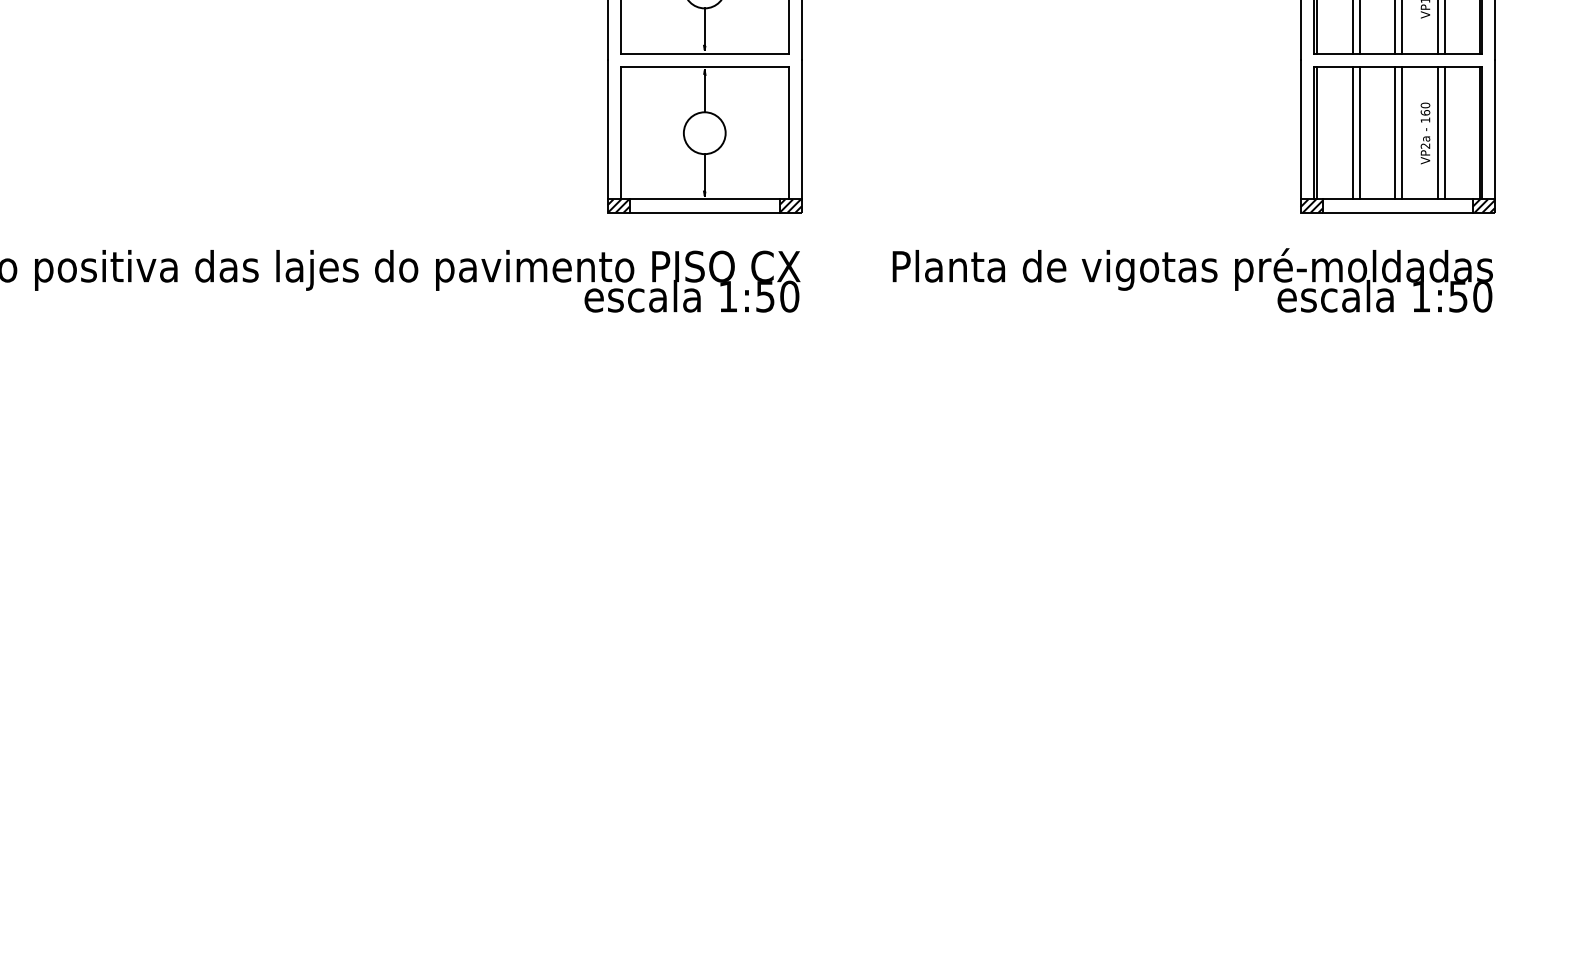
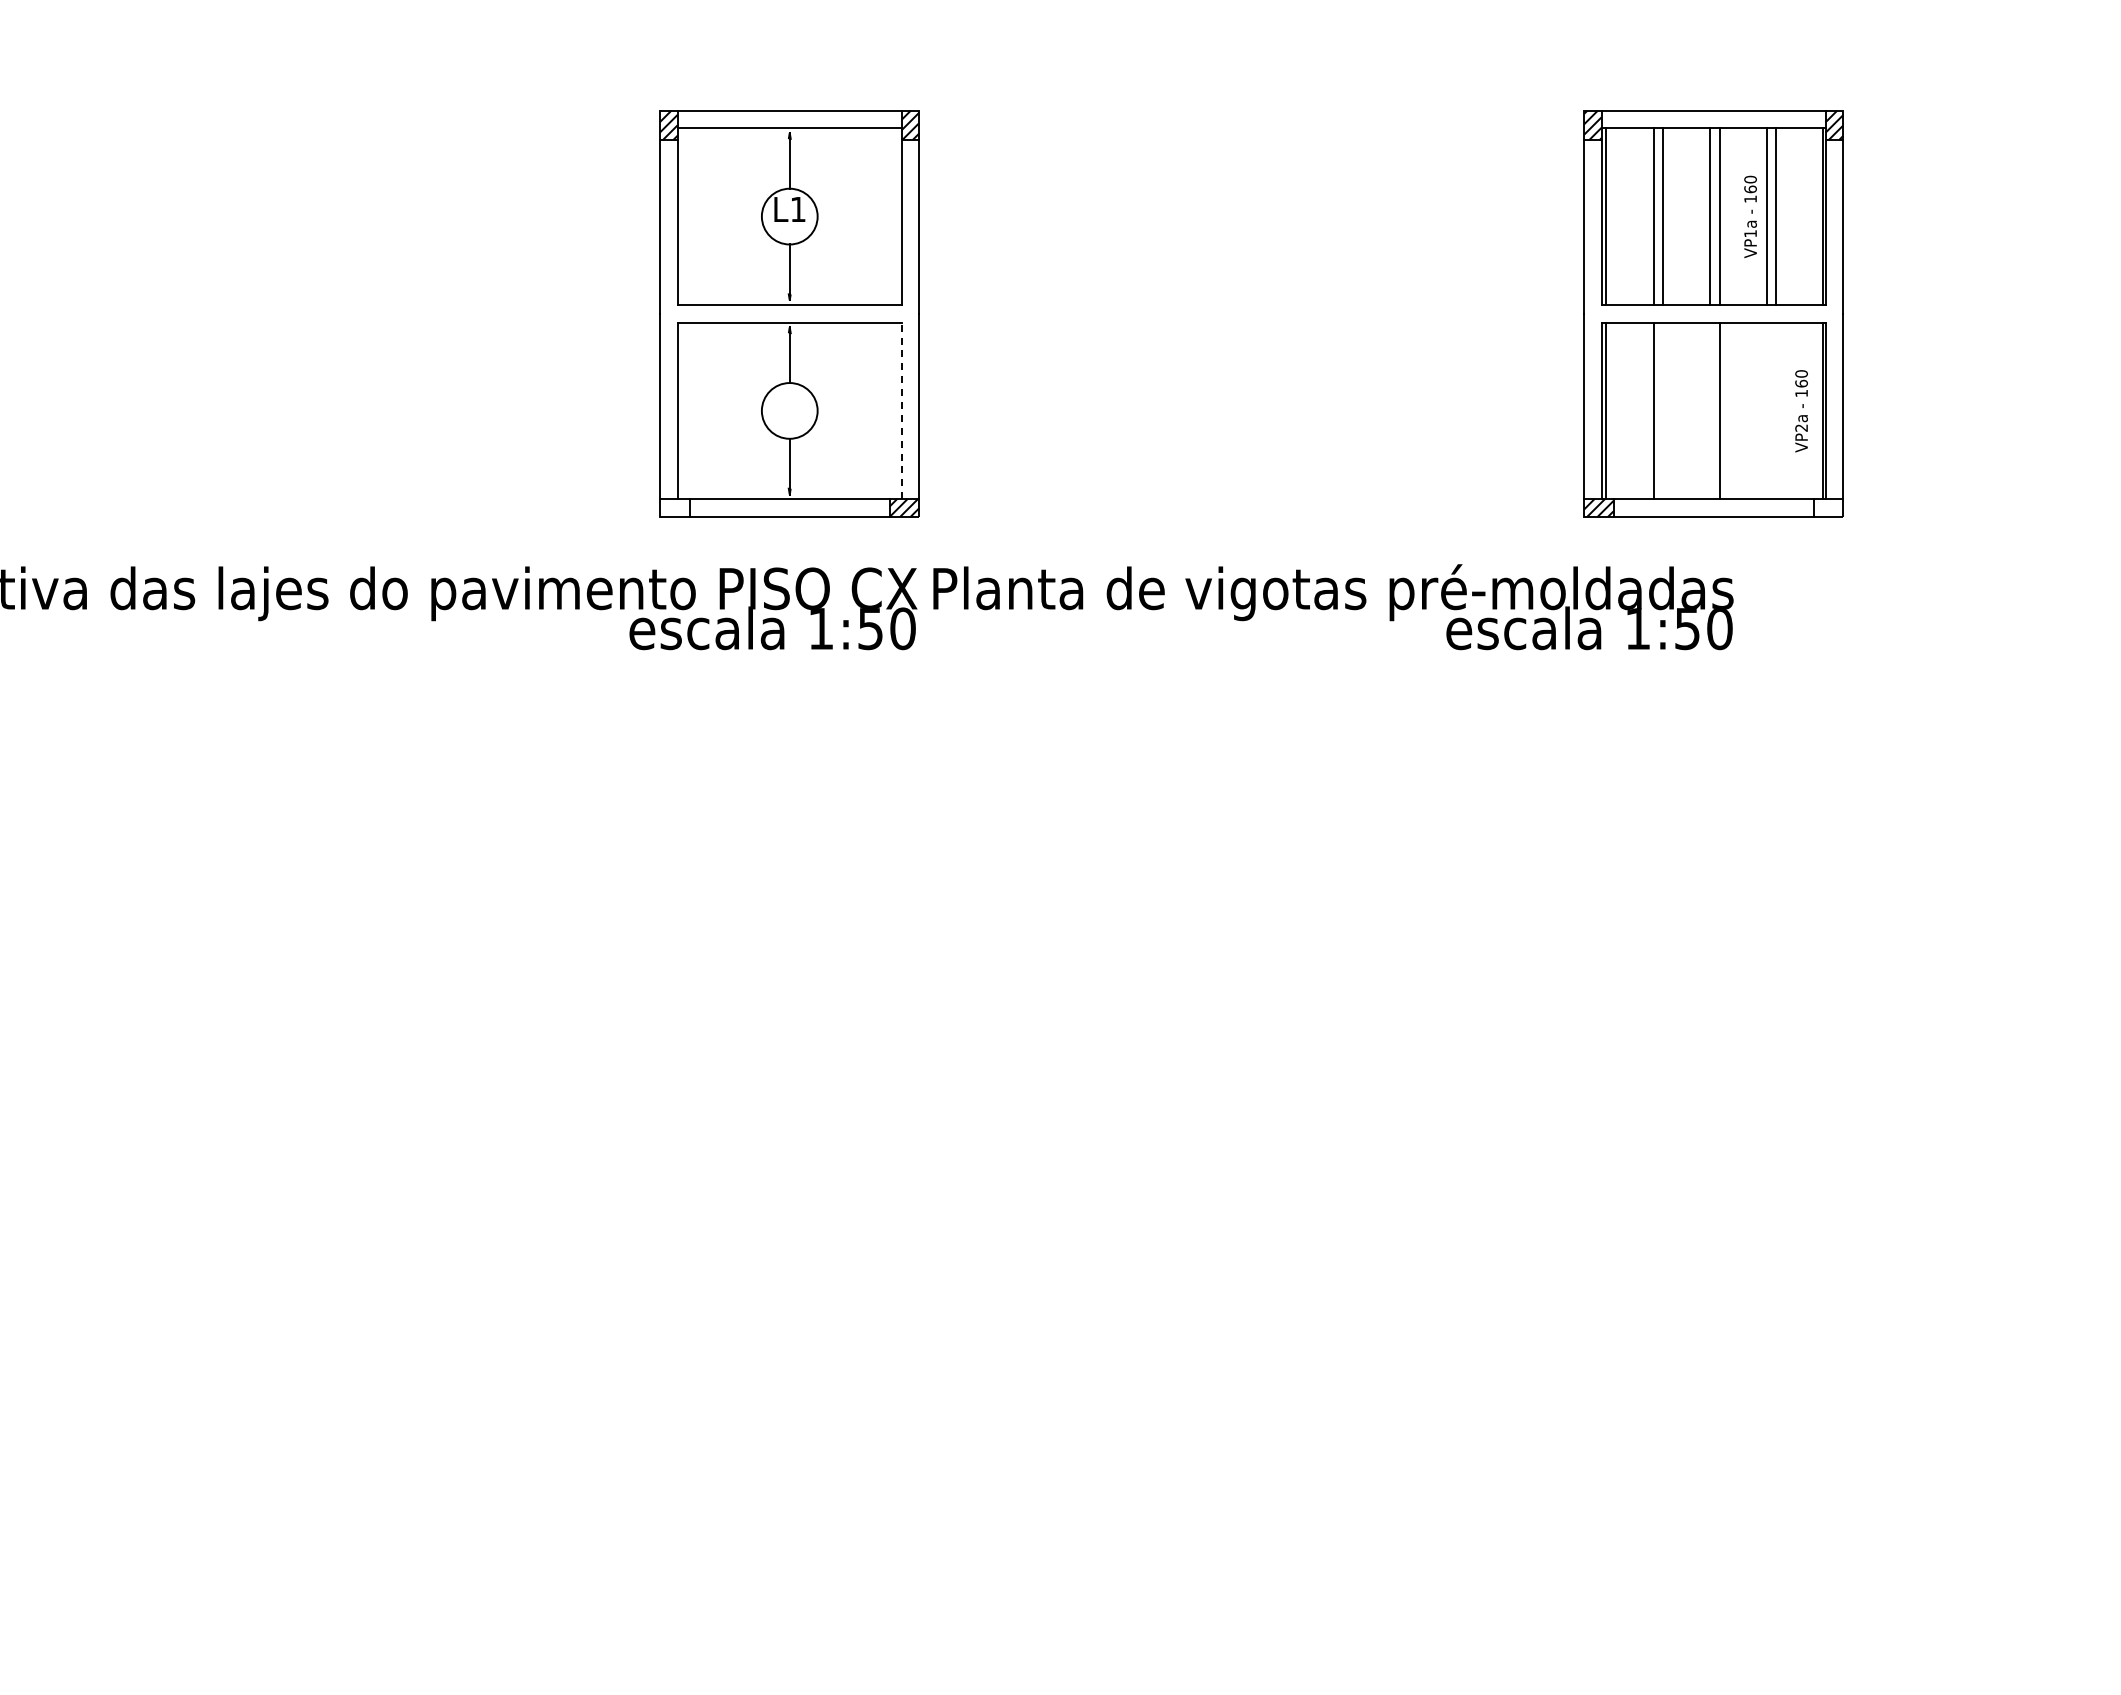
line: (788, 132) -> (901, 410), solid -> dashed
line: (1359, 132) -> (1662, 410), removed
line: (1395, 132) -> (1710, 410), removed
line: (1437, 132) -> (1766, 410), removed
line: (1444, 132) -> (1776, 410), removed
text: (1425, 133) -> (1801, 411), moved
hatch: (618, 205) -> (674, 507), removed
hatch: (1483, 205) -> (1828, 507), removed
text: (1192, 280) -> (1333, 607), moved

